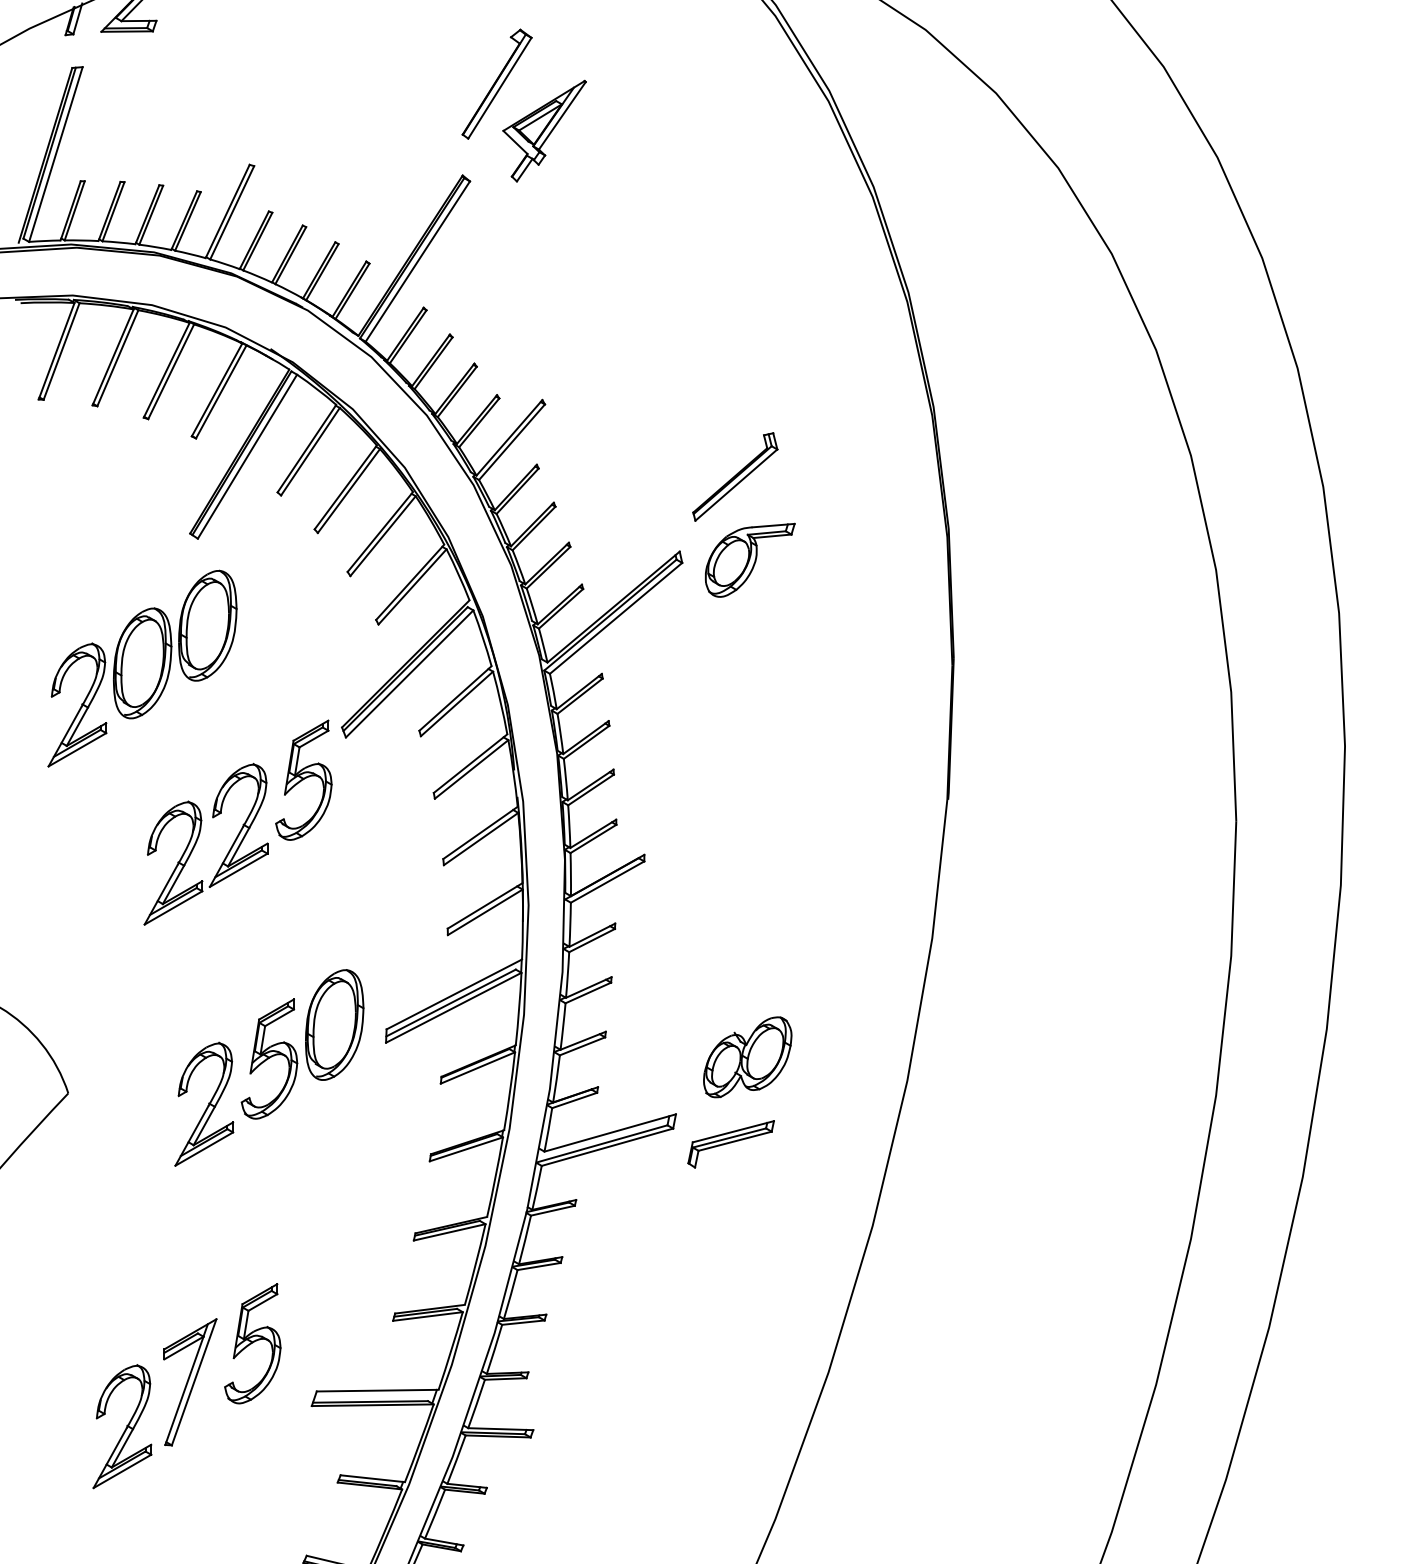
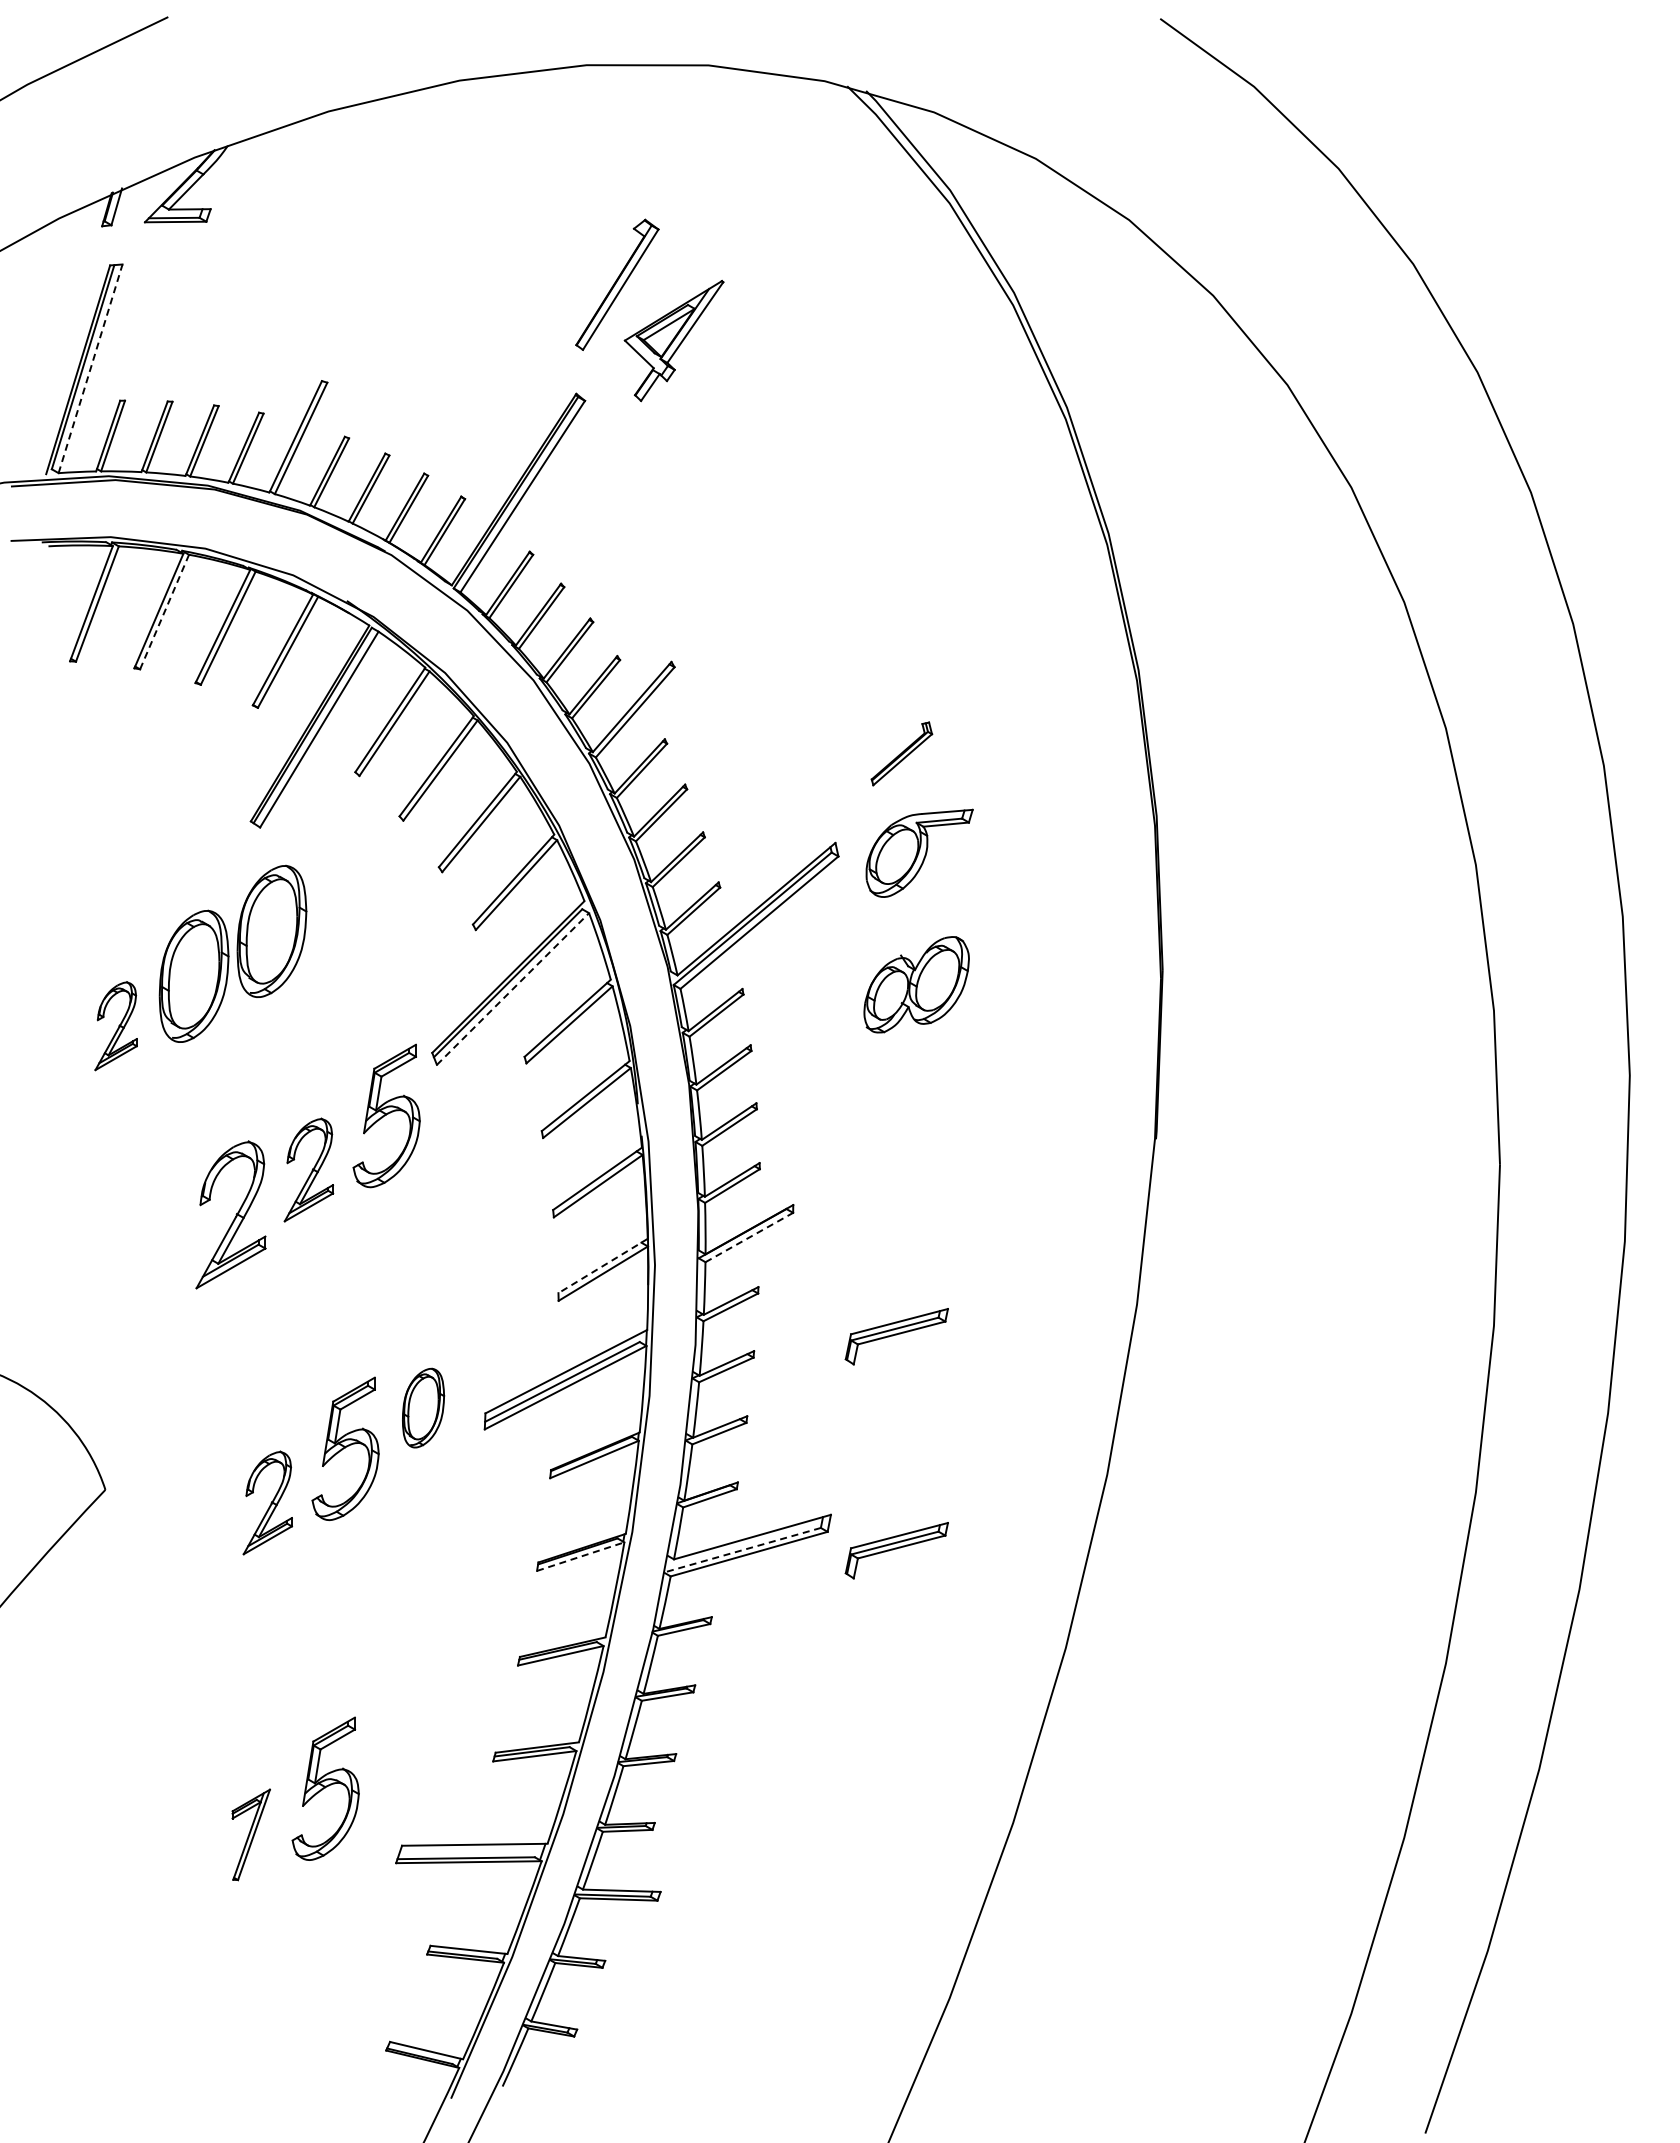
line: (55, 154) -> (90, 368), solid -> dashed
line: (117, 357) -> (164, 611), solid -> dashed
part: (735, 476) -> (901, 753), size x0.6
line: (410, 673) -> (513, 988), solid -> dashed
part: (76, 704) -> (115, 1025), size x0.6
part: (238, 825) -> (308, 1169), size x0.7
line: (607, 882) -> (749, 1237), solid -> dashed
line: (484, 906) -> (602, 1266), solid -> dashed
part: (730, 964) -> (896, 1336), added
part: (334, 1024) -> (423, 1407), size x0.6
part: (747, 1057) -> (916, 984), moved
part: (204, 1103) -> (267, 1502), size x0.7
line: (602, 1144) -> (743, 1550), solid -> dashed
line: (466, 1149) -> (580, 1556), solid -> dashed
part: (190, 1382) -> (251, 1834), size x0.6
part: (121, 1426) -> (169, 1887), removed

